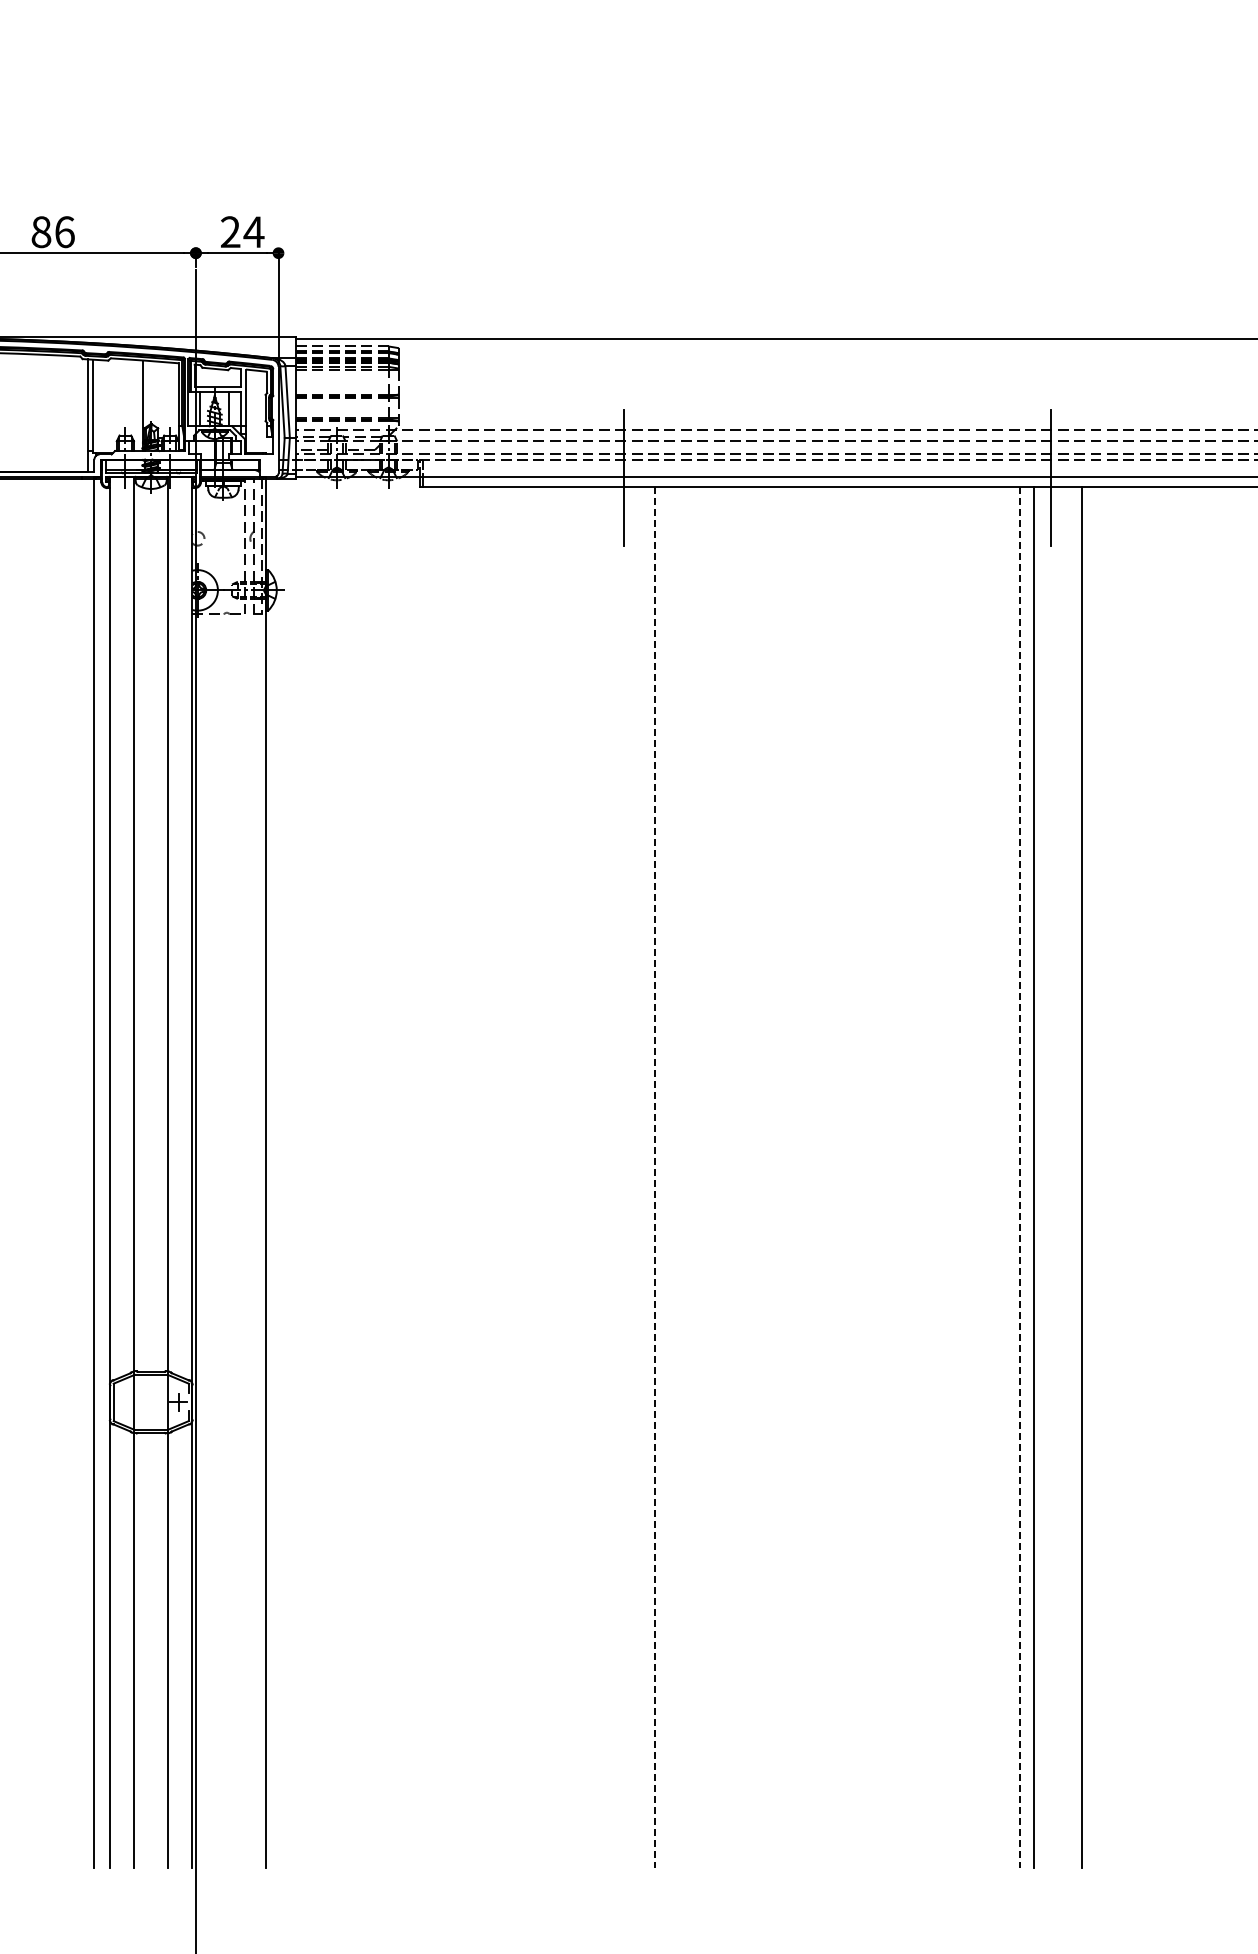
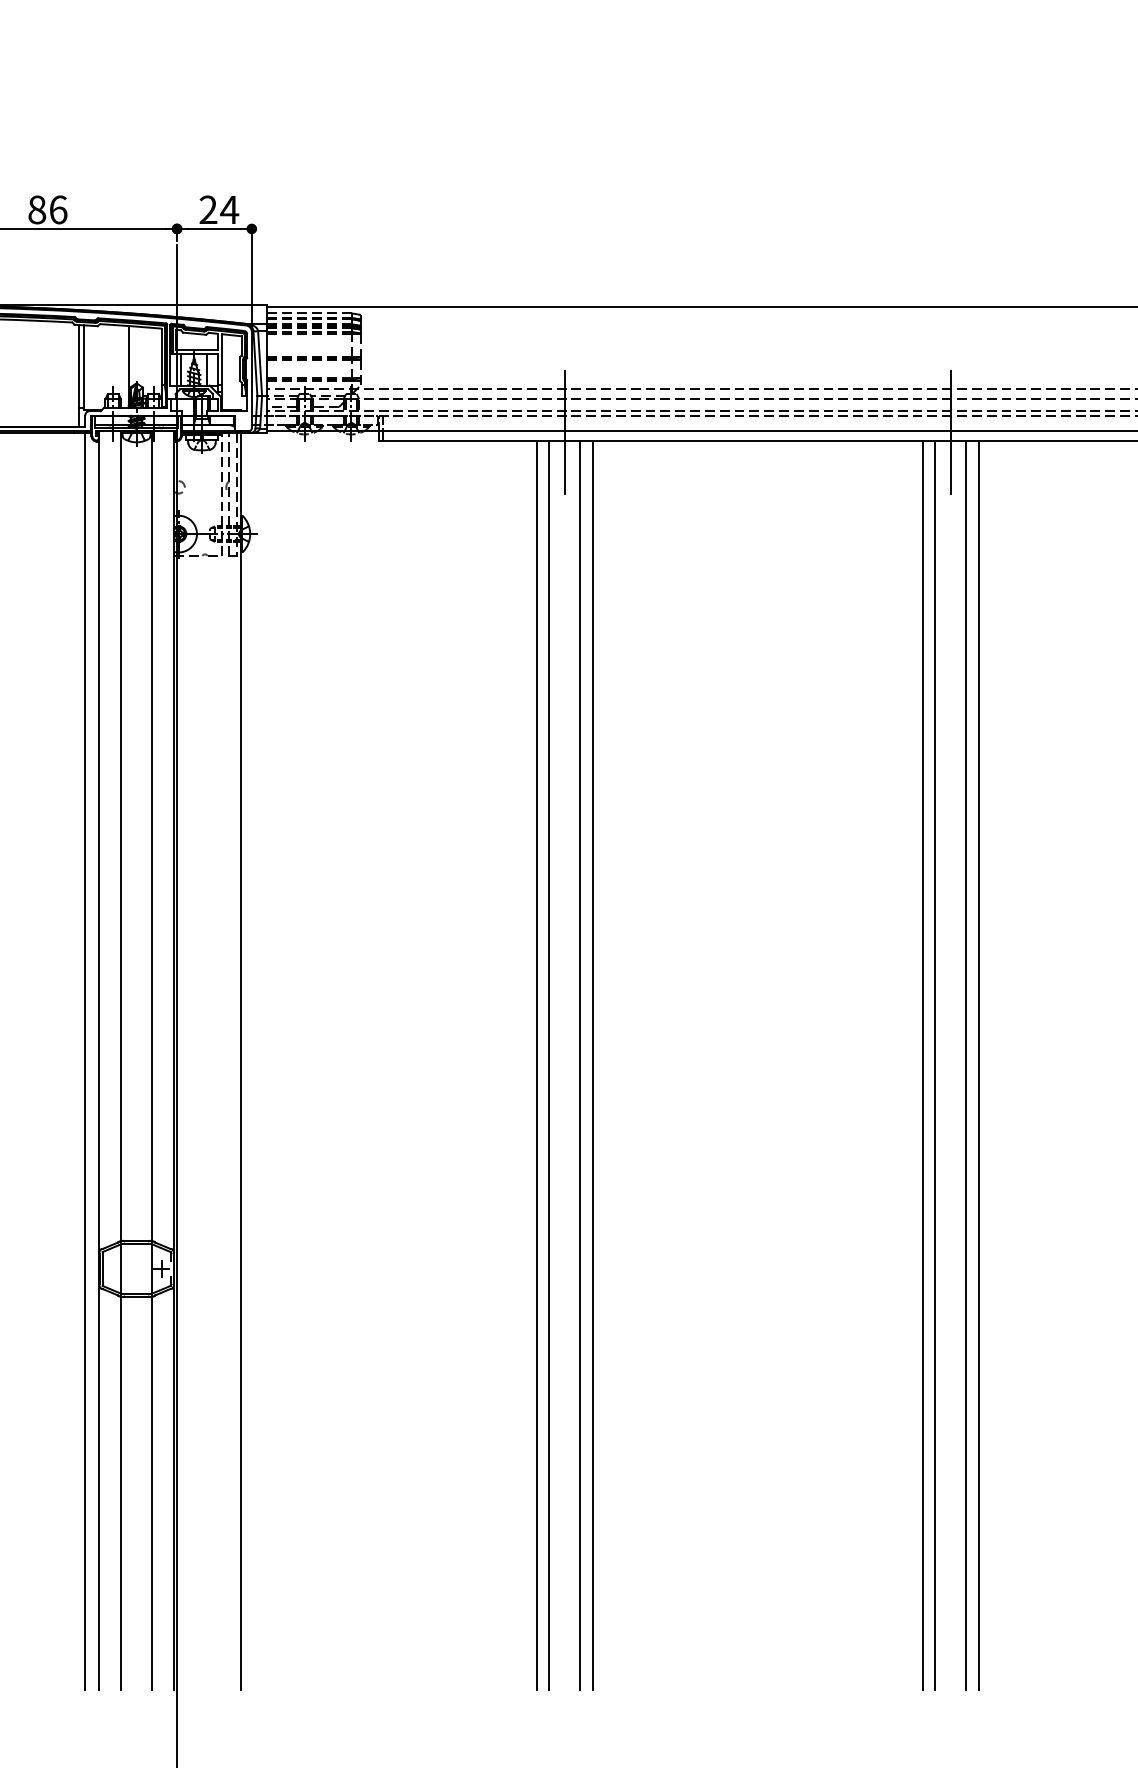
line: (593, 1177) -> (536, 1065), added
line: (607, 1177) -> (549, 1065), added
line: (641, 1177) -> (580, 1065), added
line: (655, 1177) -> (592, 1065), dashed -> solid
line: (1019, 1177) -> (922, 1065), dashed -> solid
line: (1067, 1177) -> (965, 1065), added

